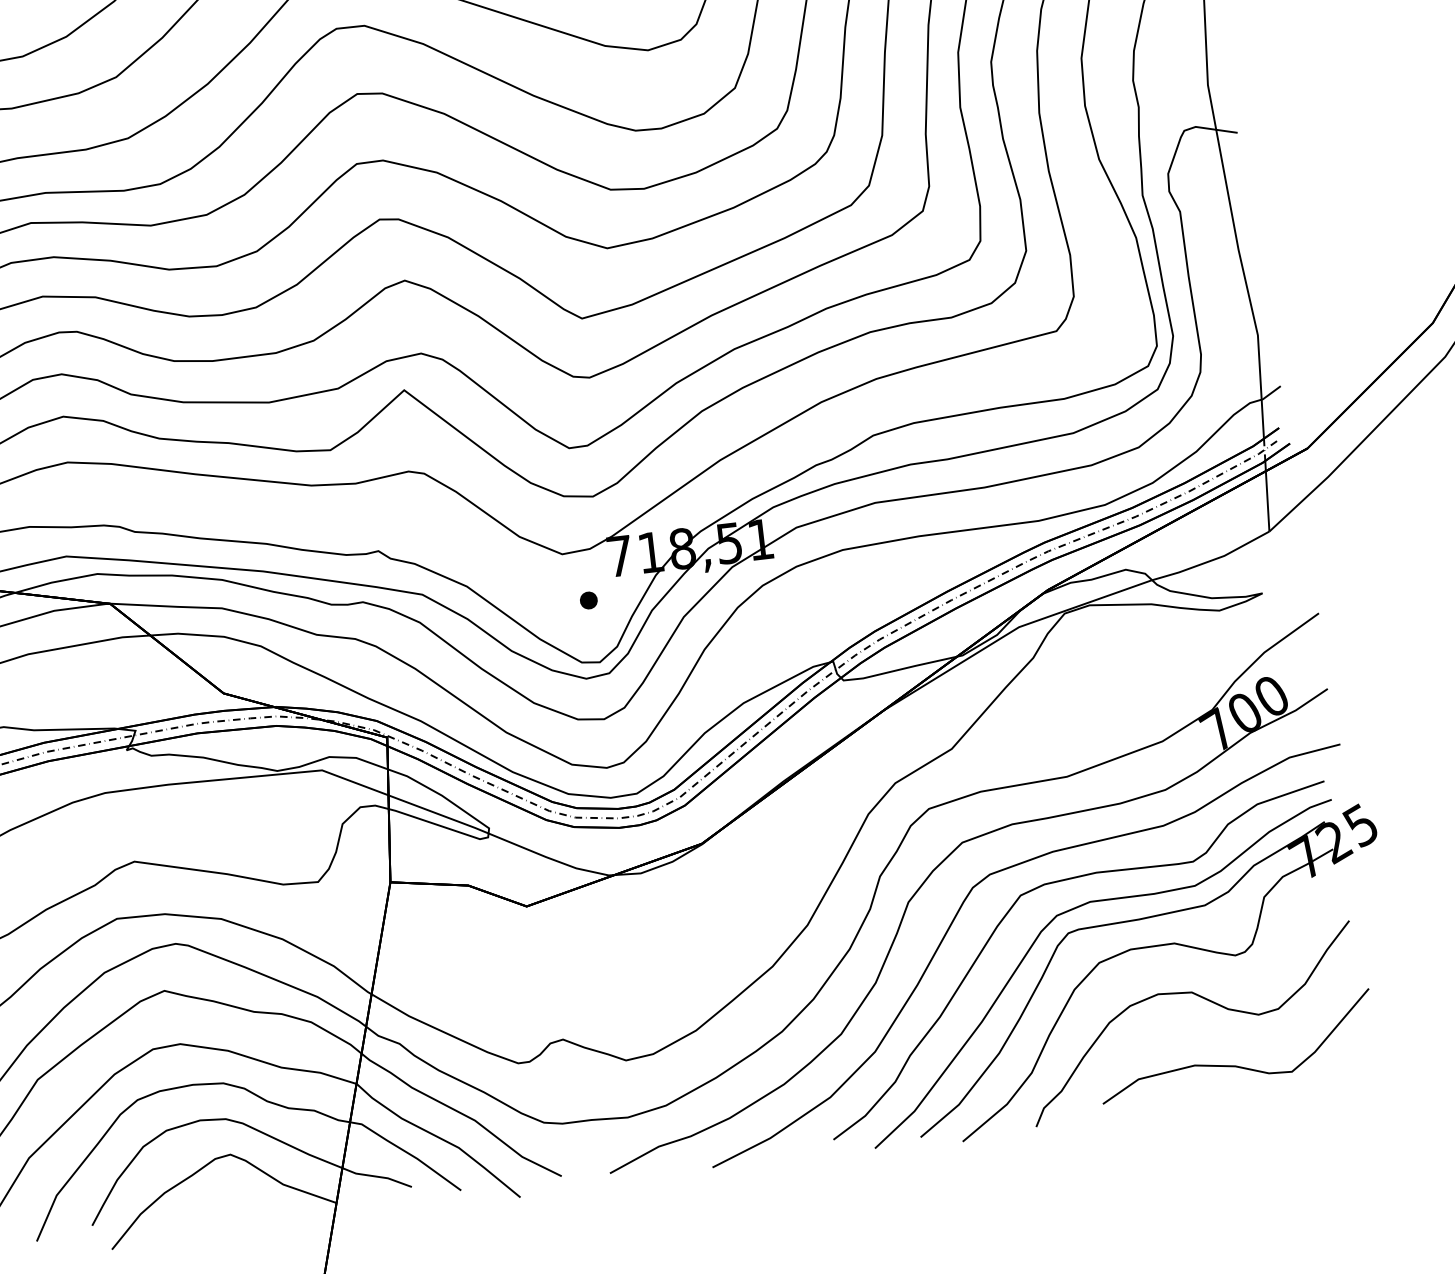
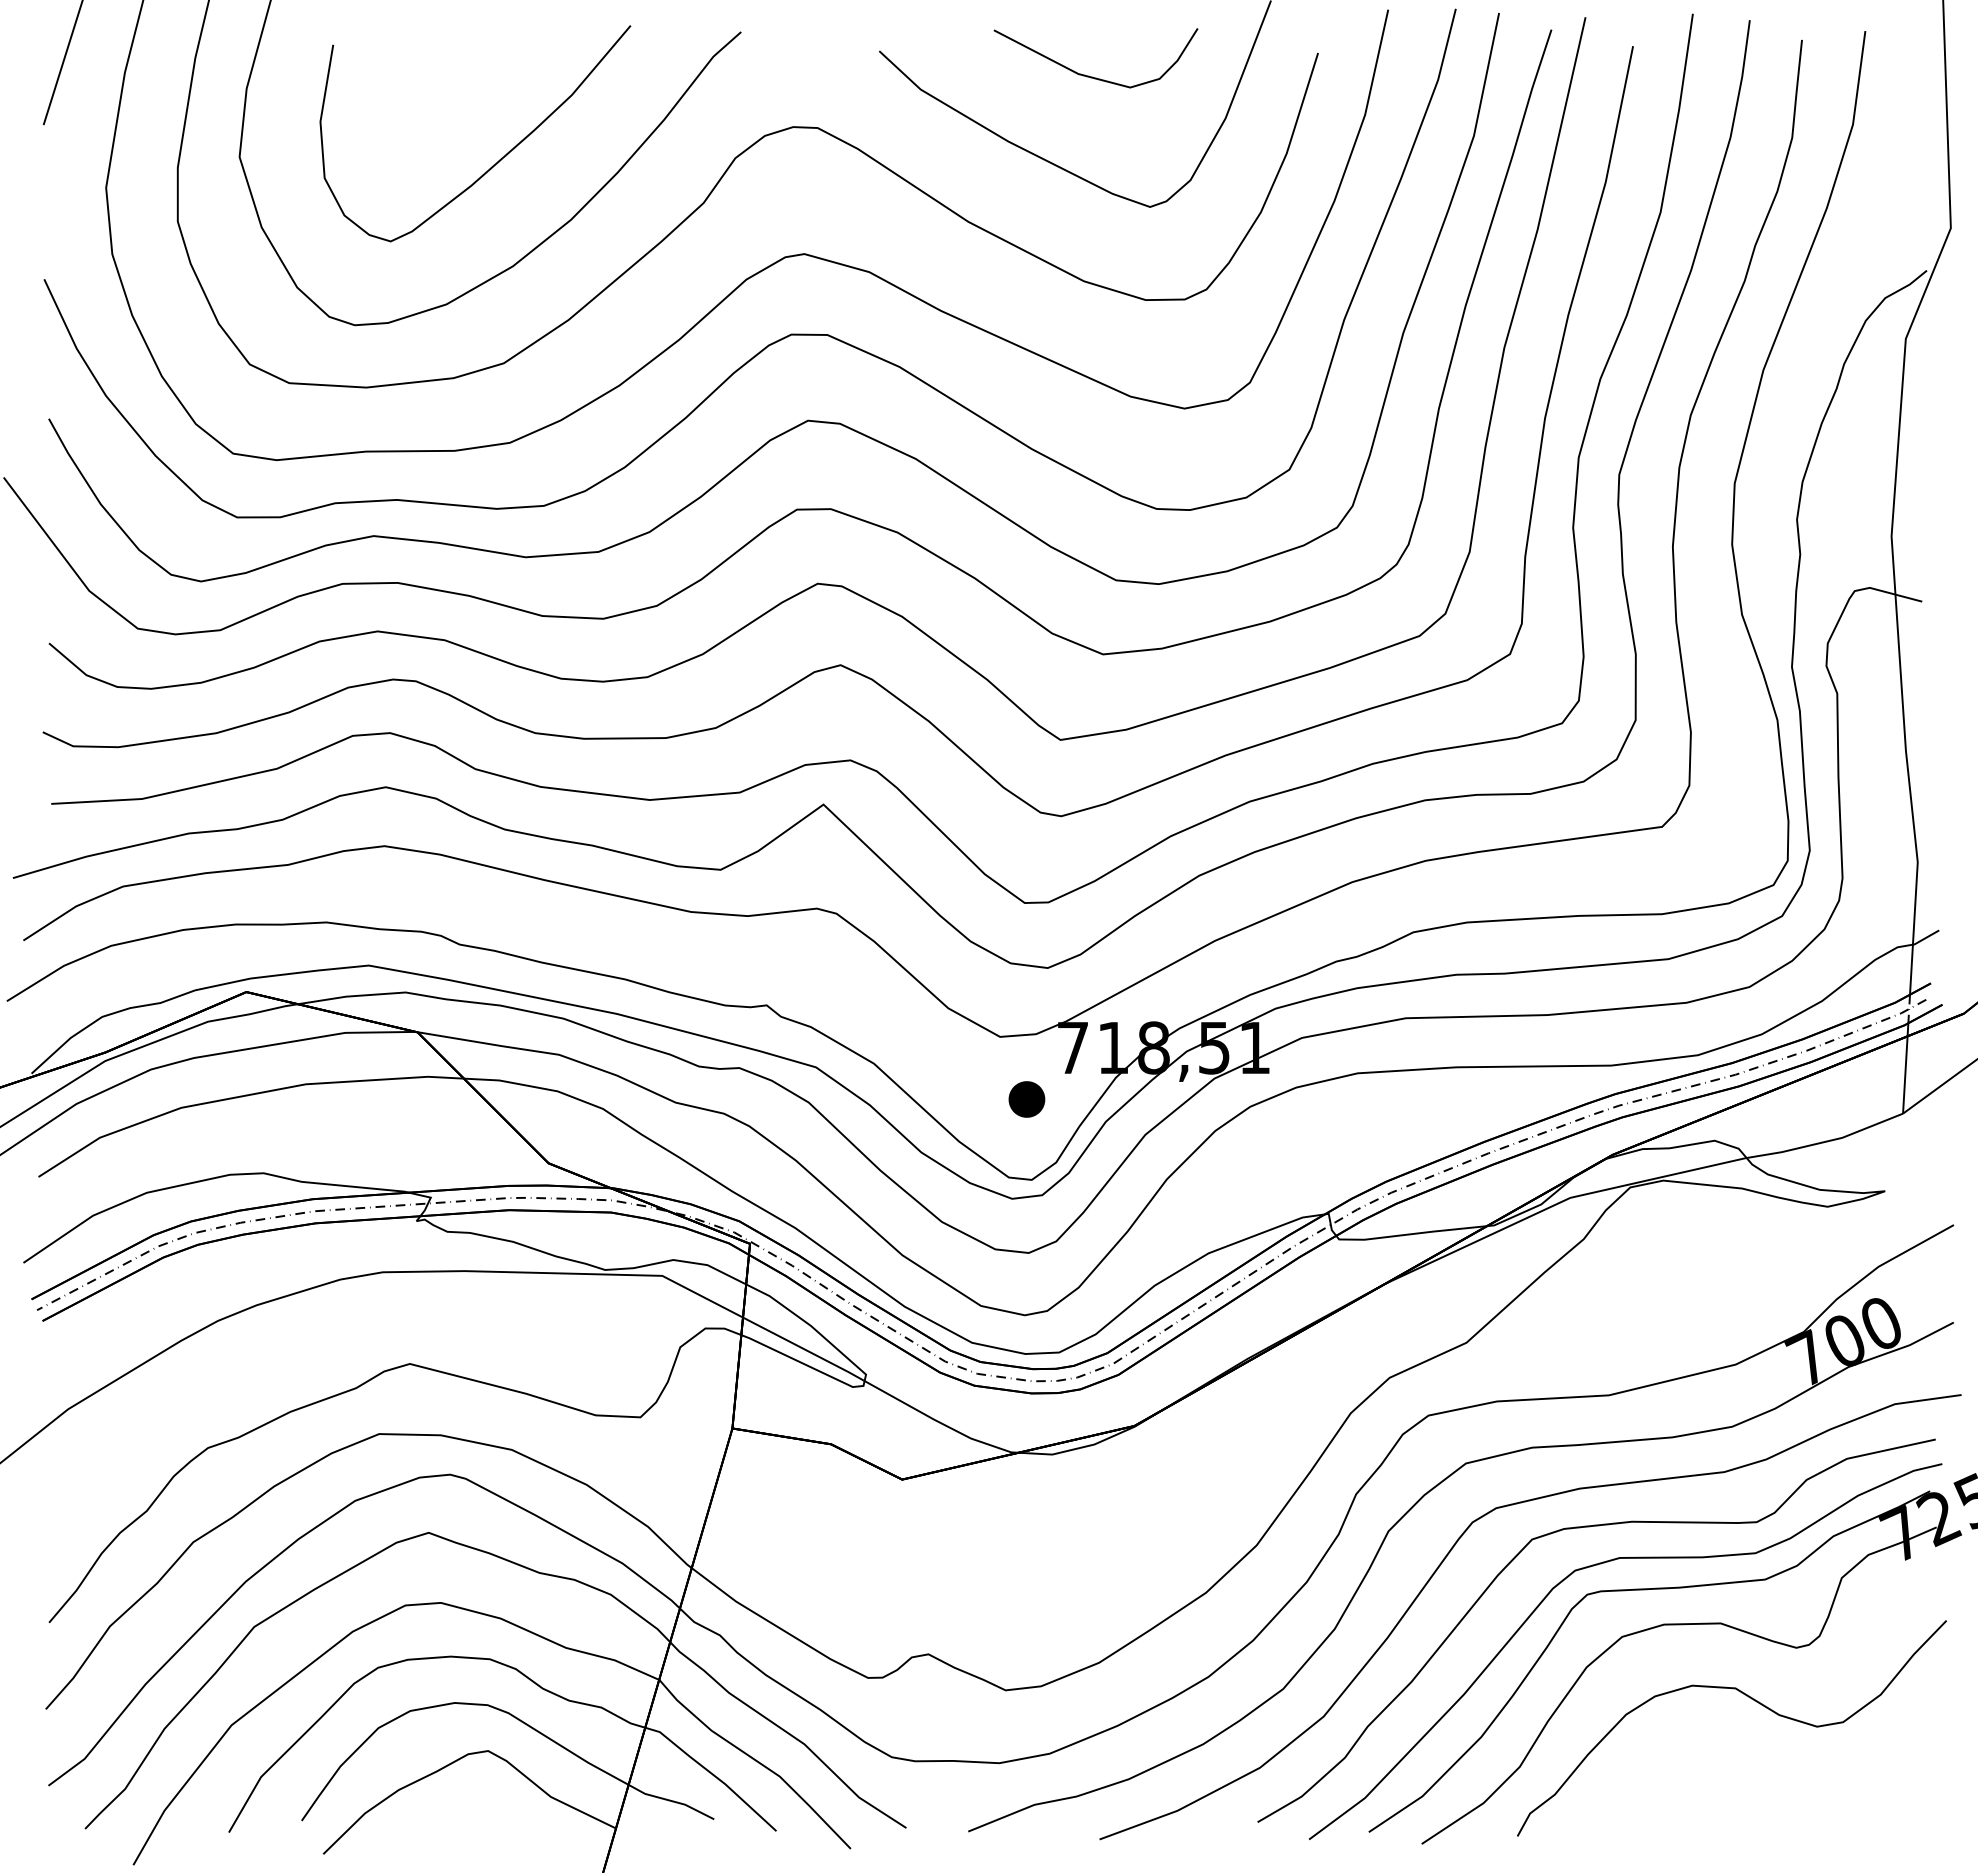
part: (588, 600) -> (1026, 1099), size x1.6
curve: (1234, 1065) -> (1779, 1787), removed

